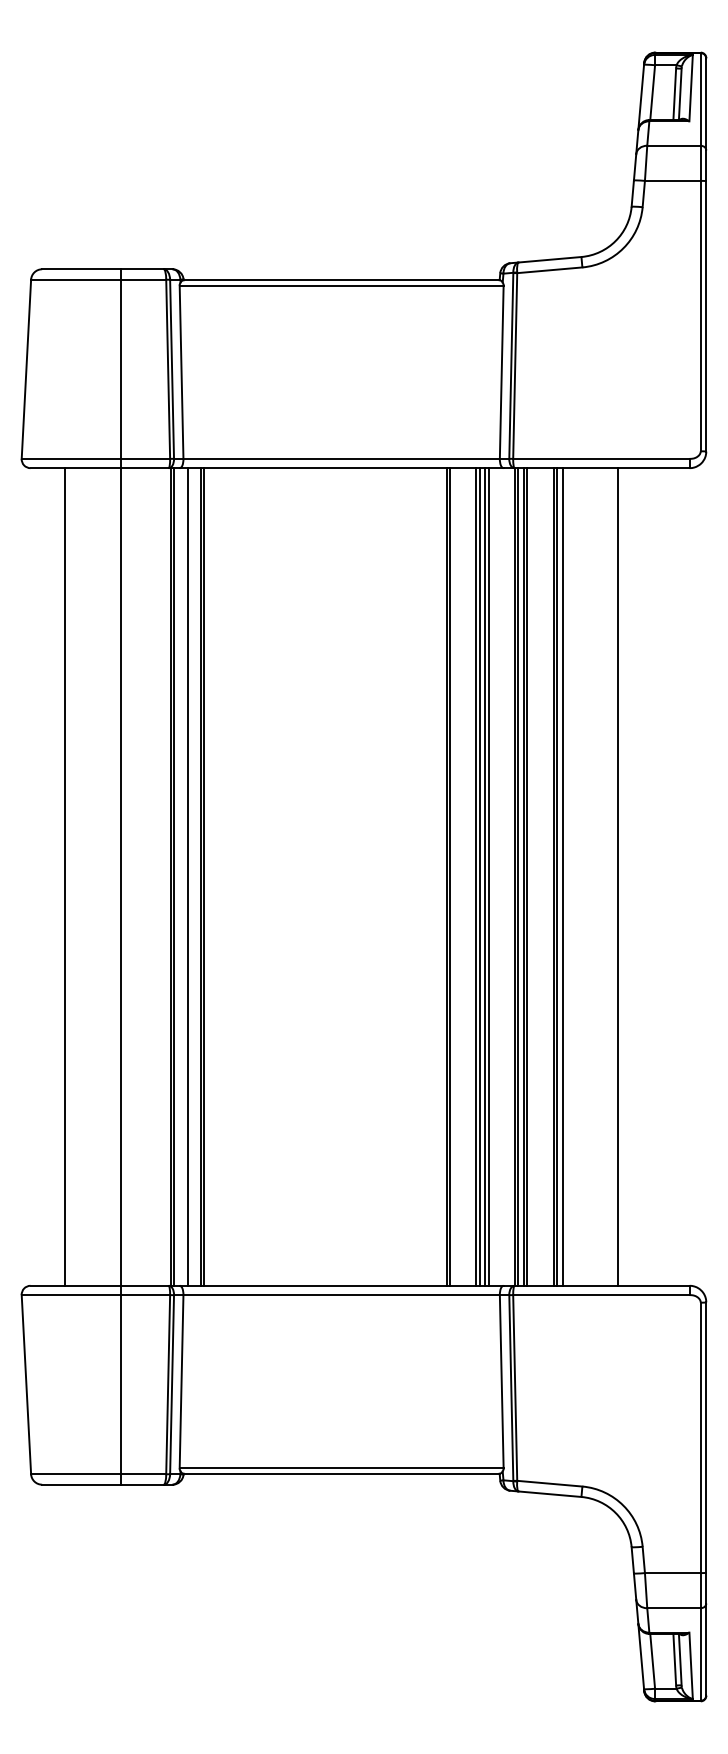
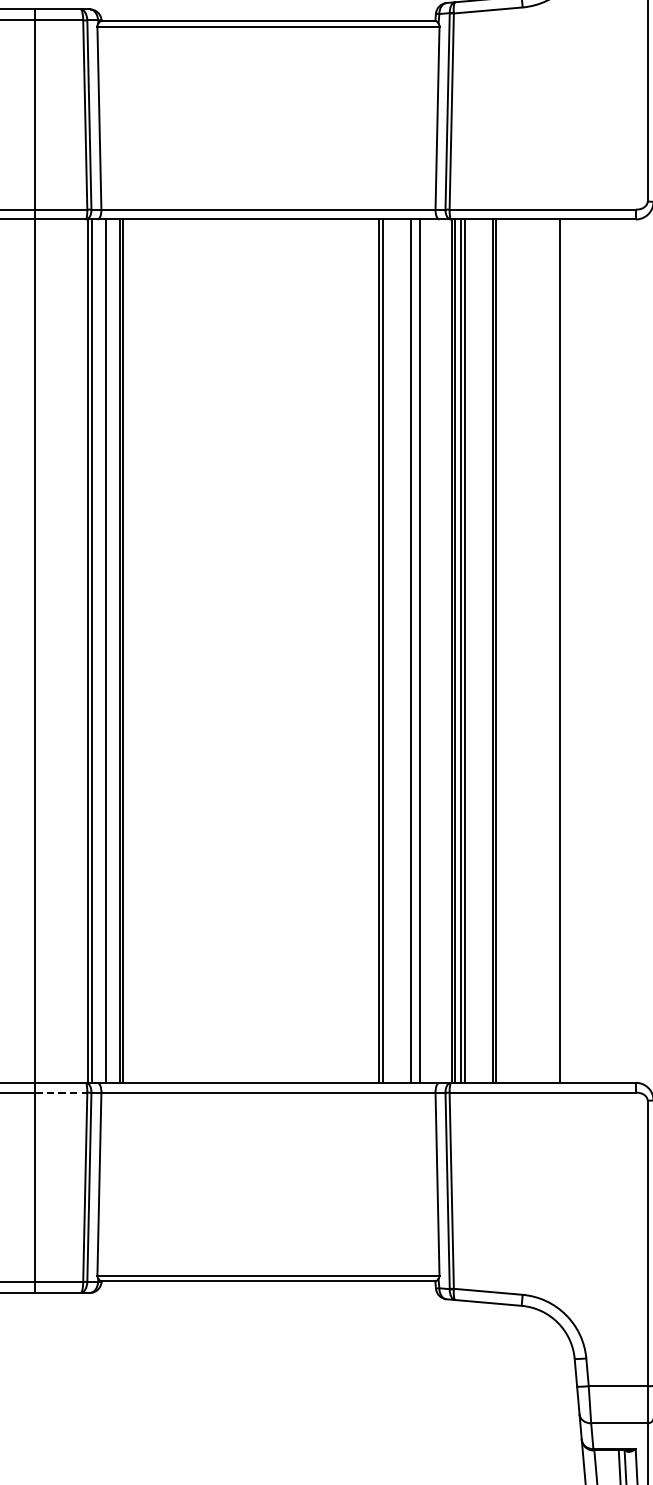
line: (479, 876) -> (414, 650), removed
line: (488, 876) -> (423, 650), removed
line: (562, 876) -> (501, 650), removed
line: (145, 1295) -> (61, 1093), solid -> dashed

